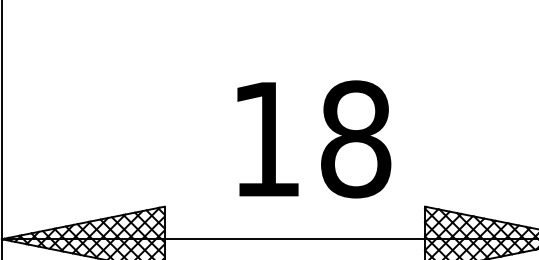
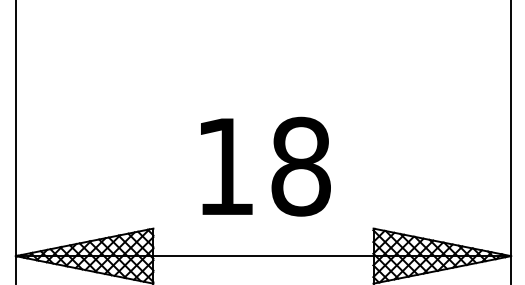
text: (313, 139) -> (265, 166), moved

